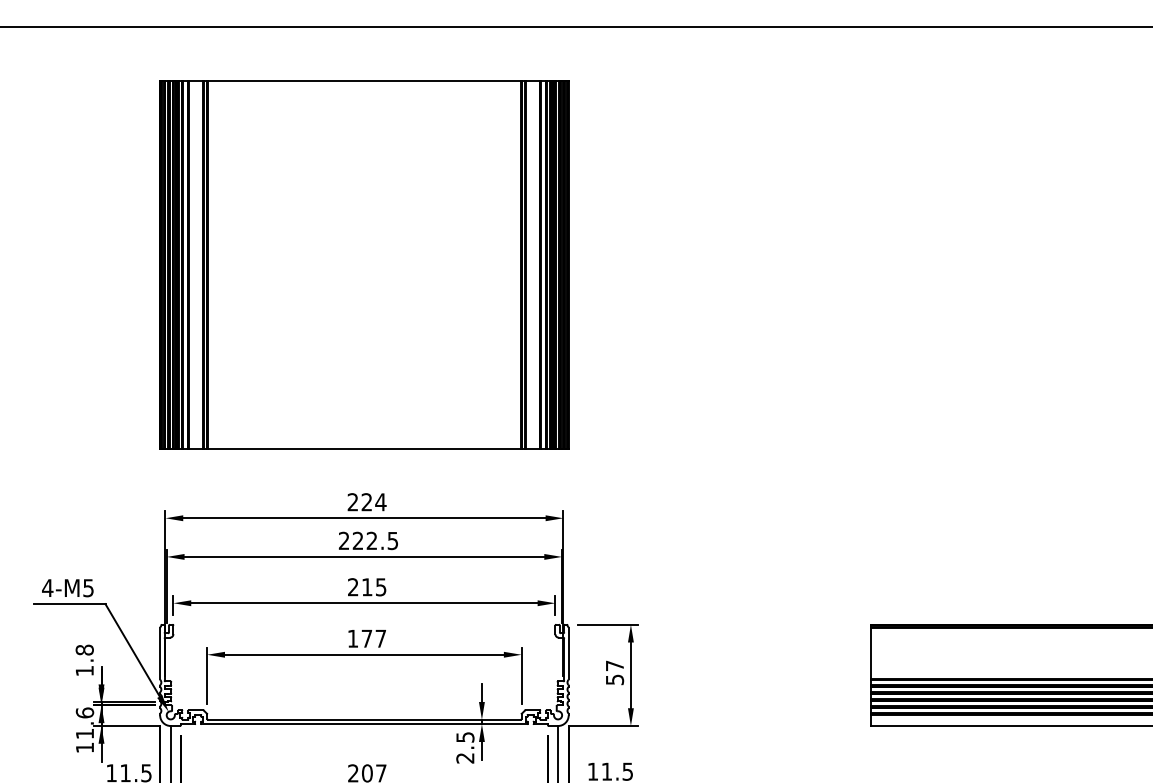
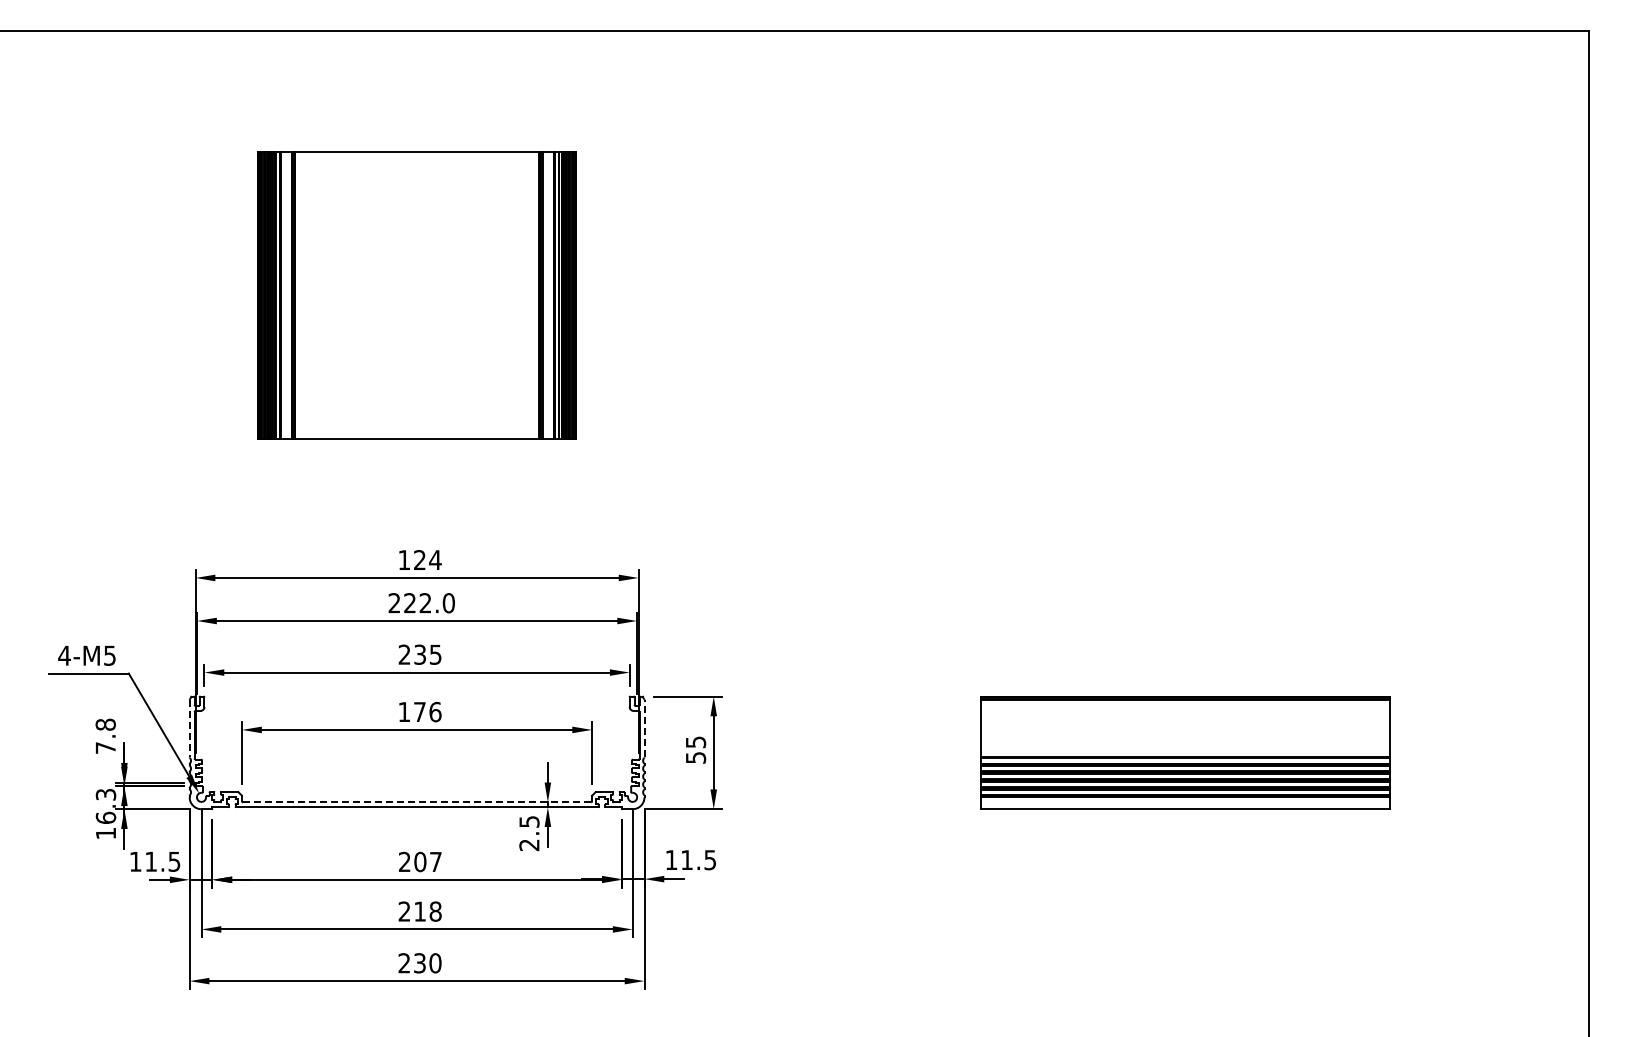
part: (364, 264) -> (417, 295), size x0.7
text: (352, 501) -> (403, 559), 224 -> 124
text: (392, 541) -> (448, 603), 222.5 -> 222.0
text: (366, 587) -> (419, 654), 215 -> 235
text: (380, 639) -> (435, 712), 177 -> 176
line: (159, 653) -> (189, 728), solid -> dashed
line: (568, 653) -> (644, 728), solid -> dashed
text: (615, 666) -> (696, 742), 57 -> 55
text: (84, 670) -> (105, 747), 1.8 -> 7.8
line: (363, 719) -> (416, 802), solid -> dashed
text: (84, 722) -> (105, 805), 11.6 -> 16.3

